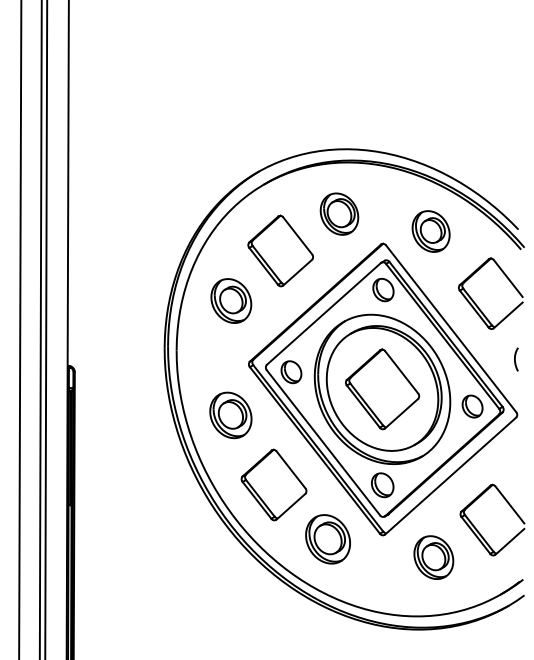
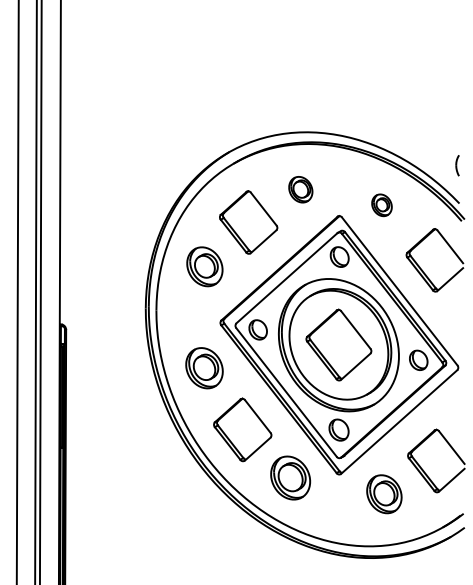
part: (339, 213) -> (300, 189), size x0.7
part: (430, 231) -> (381, 205), size x0.6
part: (516, 359) -> (457, 165), moved

